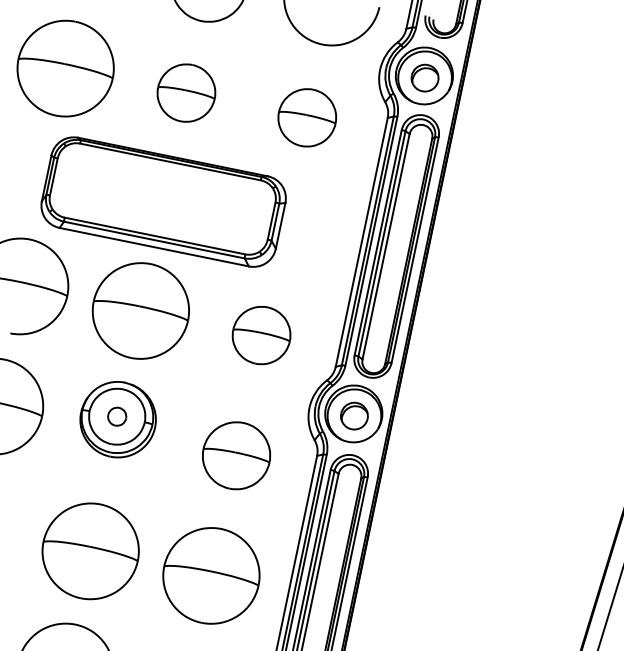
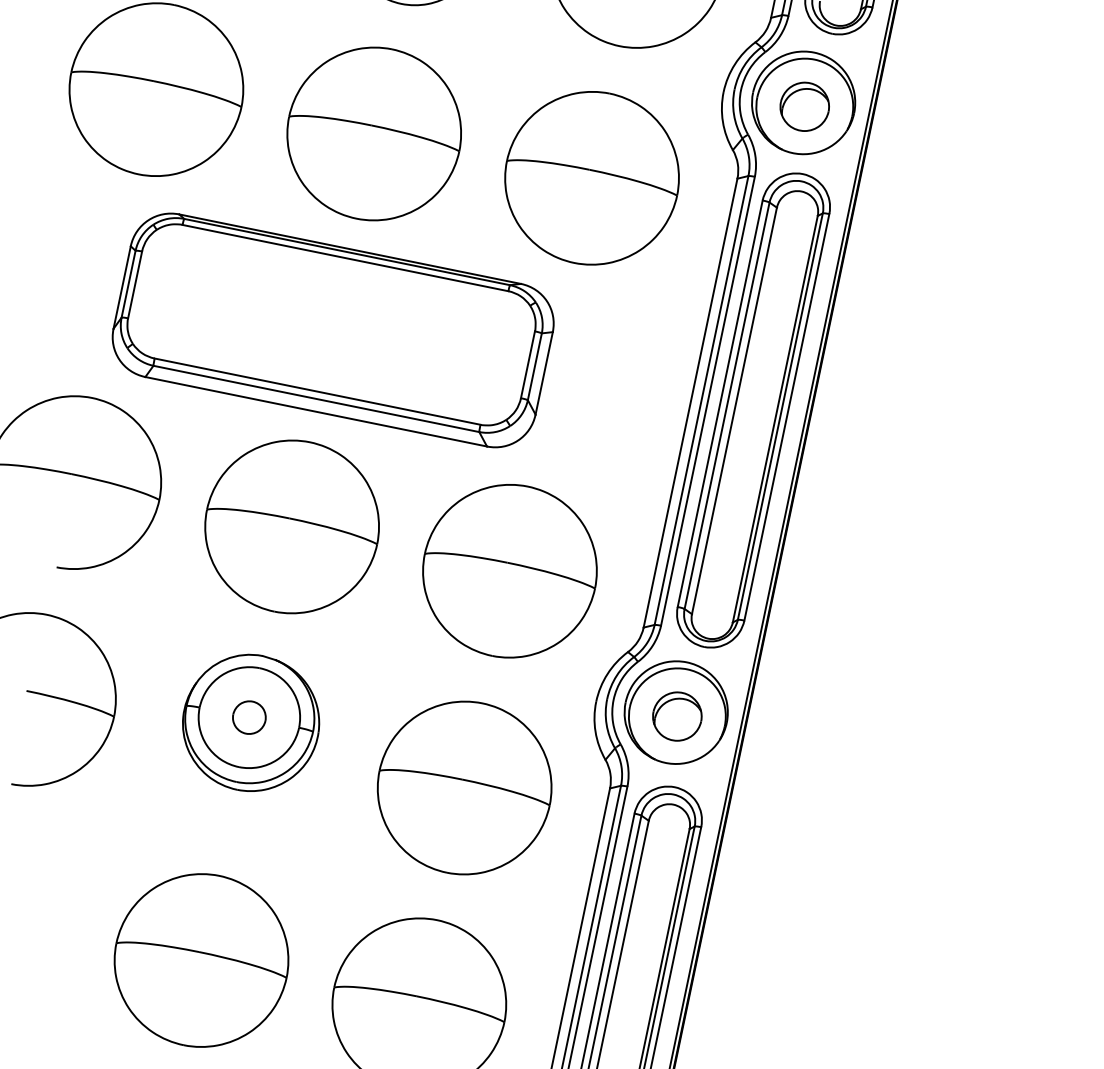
part: (186, 92) -> (374, 132), size x1.67
part: (307, 117) -> (592, 177), size x1.67
part: (261, 335) -> (509, 571), size x1.67
part: (236, 455) -> (464, 787), size x1.43

